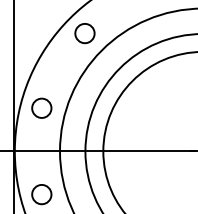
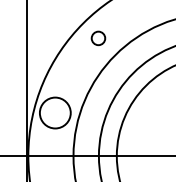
circle: (84, 33) -> (98, 38), size x0.7
circle: (41, 107) -> (55, 112), size x1.6

